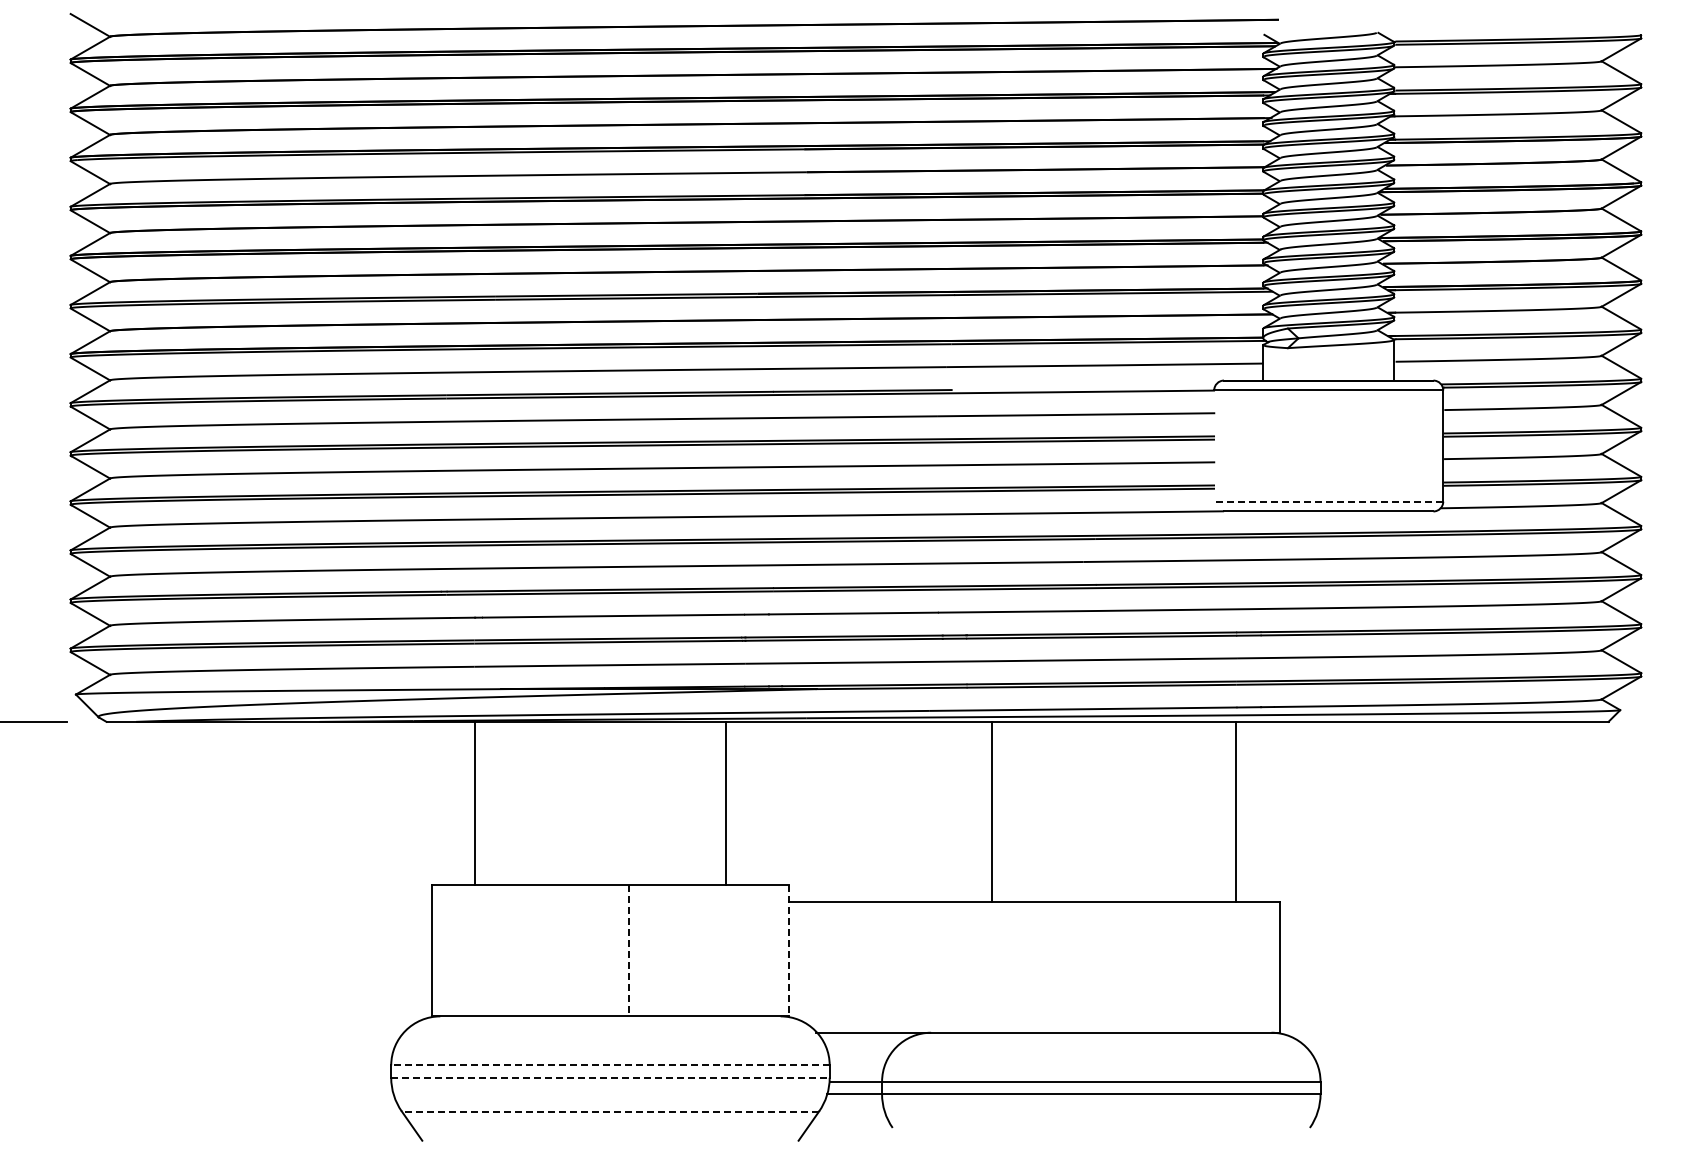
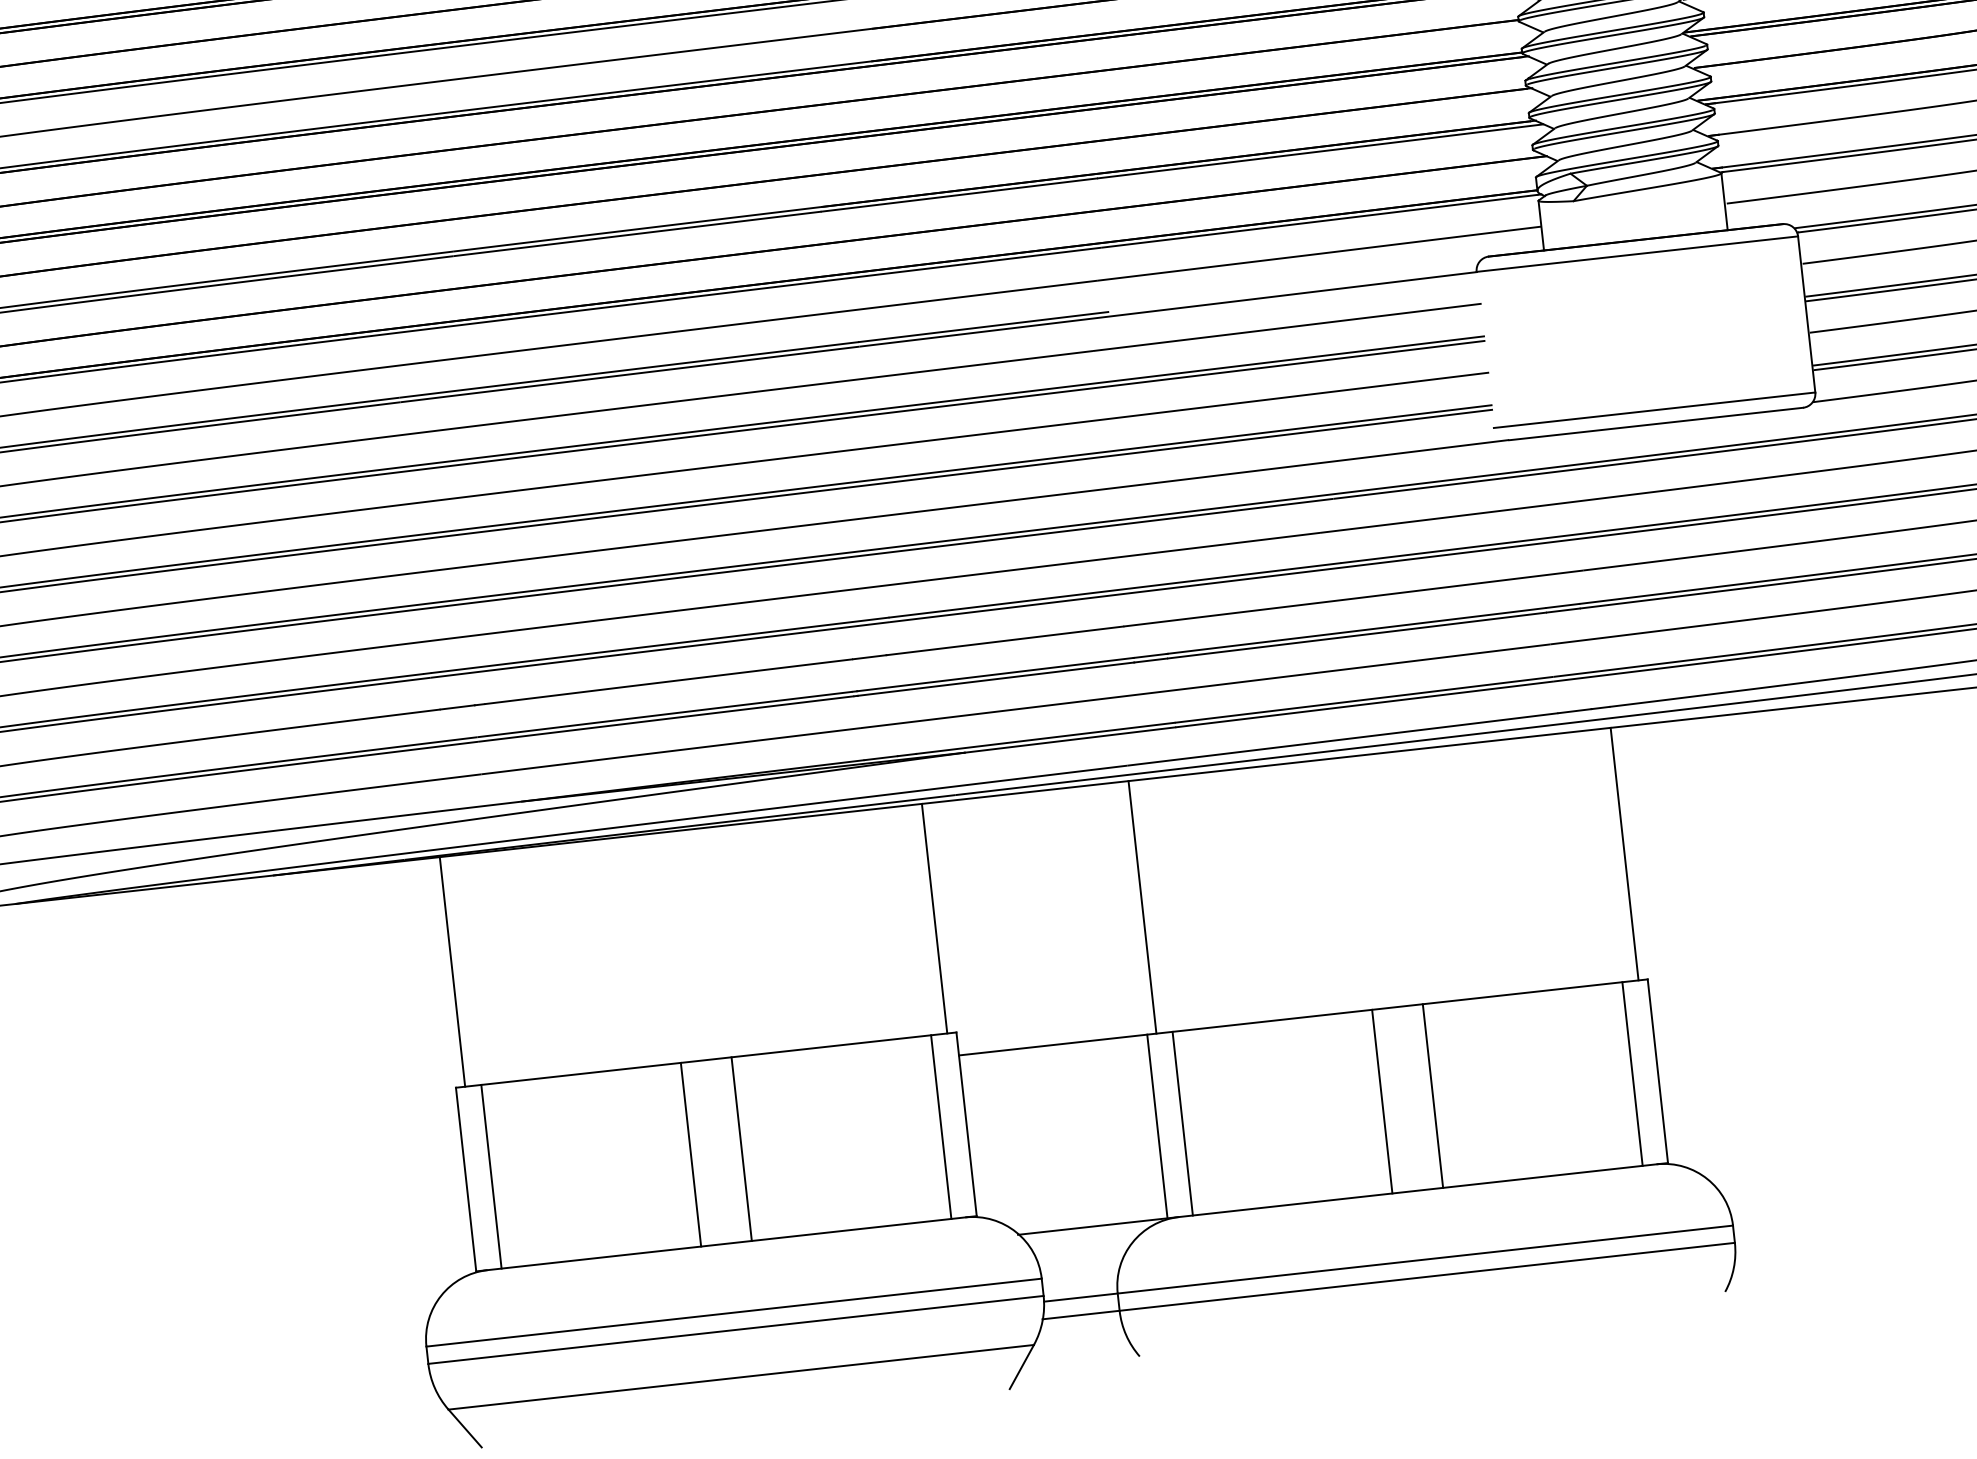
line: (1328, 501) -> (1654, 410), dashed -> solid
line: (474, 803) -> (452, 971), moved
line: (726, 803) -> (934, 918), moved
line: (991, 811) -> (1142, 906), moved
line: (1236, 811) -> (1625, 853), moved
line: (450, 950) -> (491, 1176), added
line: (592, 950) -> (691, 1154), added
line: (770, 950) -> (940, 1126), added
line: (628, 951) -> (741, 1149), dashed -> solid
line: (788, 951) -> (966, 1125), dashed -> solid
line: (922, 966) -> (1156, 1125), added
line: (941, 966) -> (1183, 1122), added
line: (1083, 966) -> (1382, 1100), added
line: (1119, 966) -> (1433, 1094), added
line: (1261, 966) -> (1632, 1072), added
line: (609, 1065) -> (732, 1312), dashed -> solid
line: (610, 1077) -> (736, 1329), dashed -> solid
line: (610, 1111) -> (741, 1377), dashed -> solid

